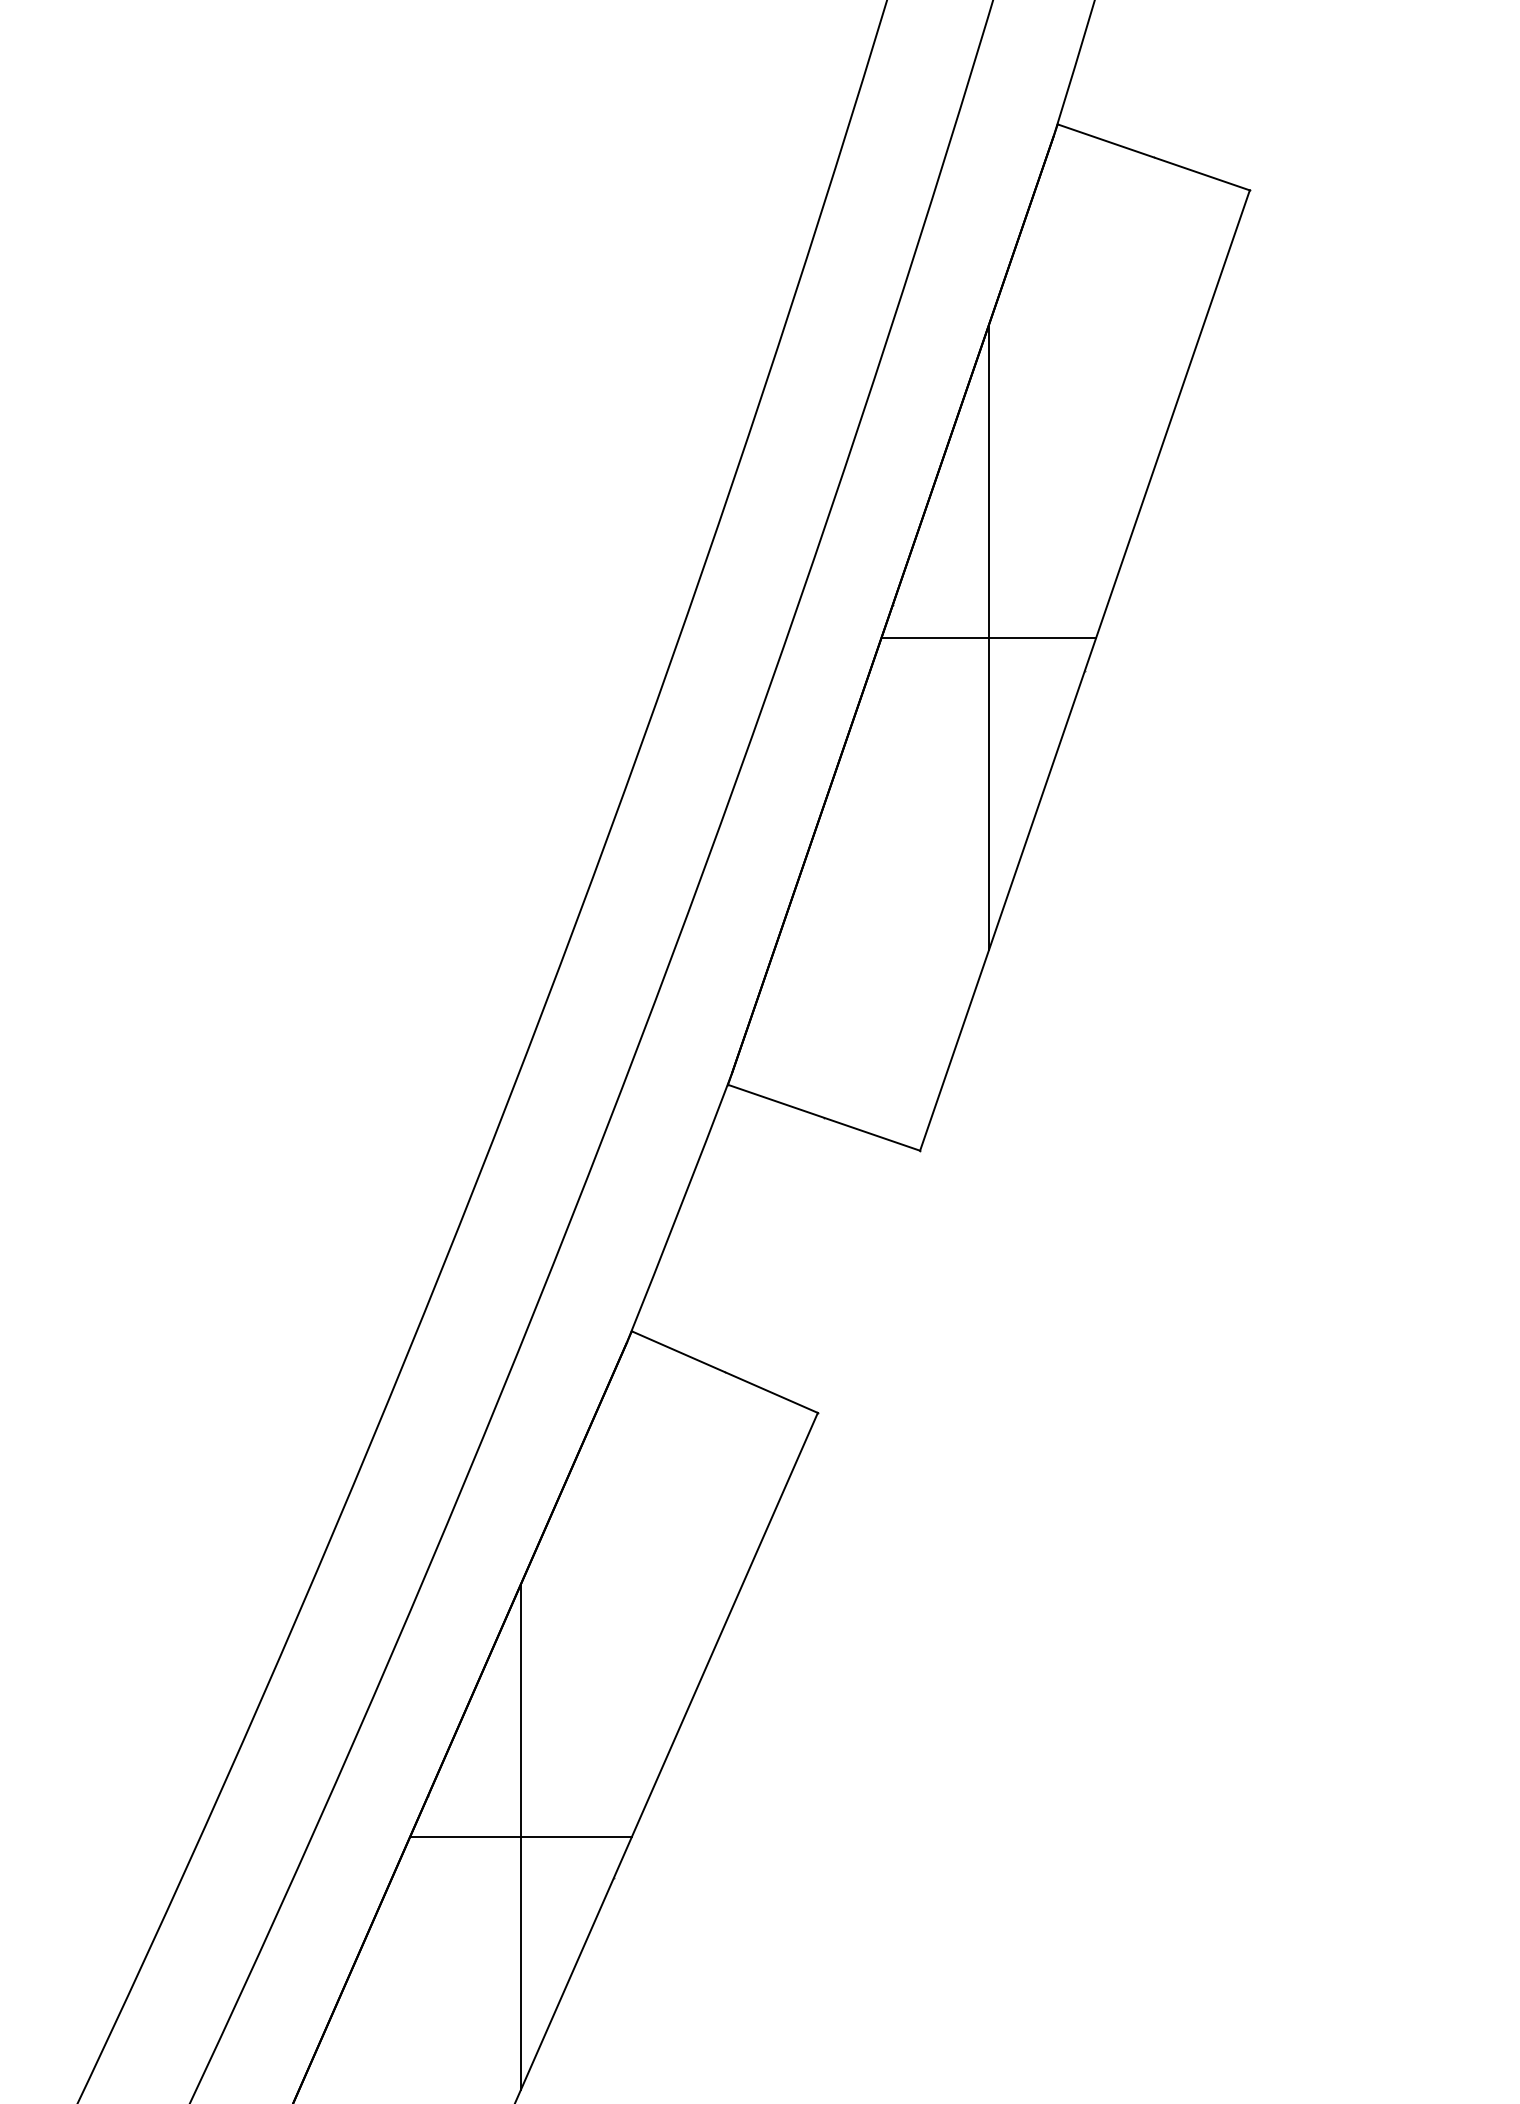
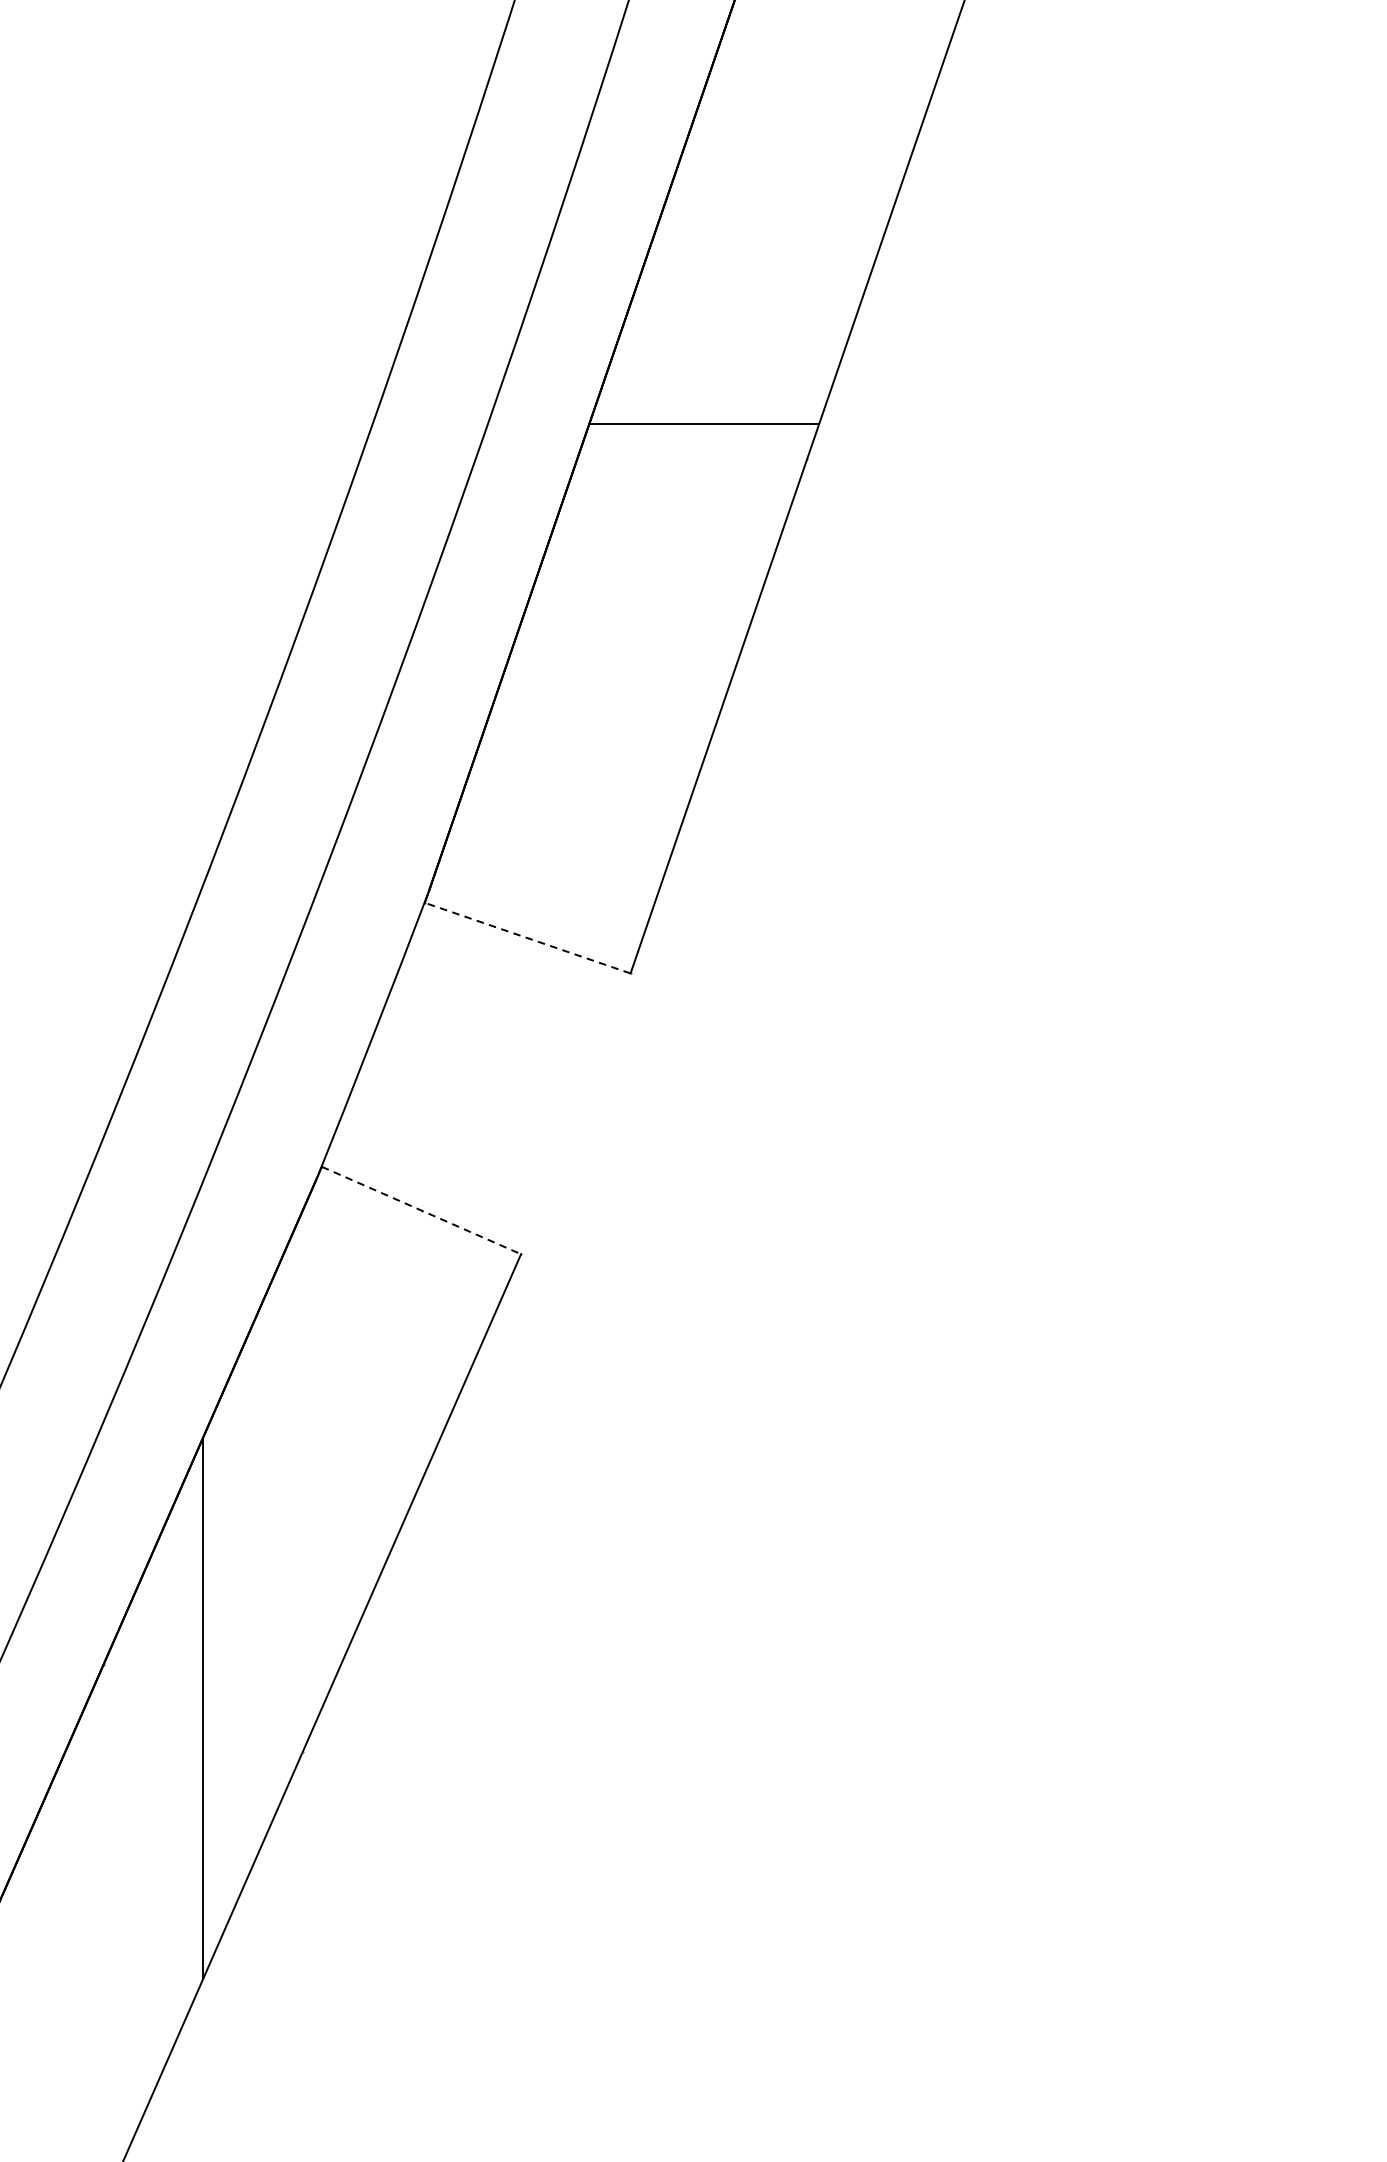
line: (988, 637) -> (703, 423), removed
line: (824, 1117) -> (528, 937), solid -> dashed
line: (724, 1372) -> (421, 1210), solid -> dashed
line: (520, 1837) -> (202, 1708), removed

